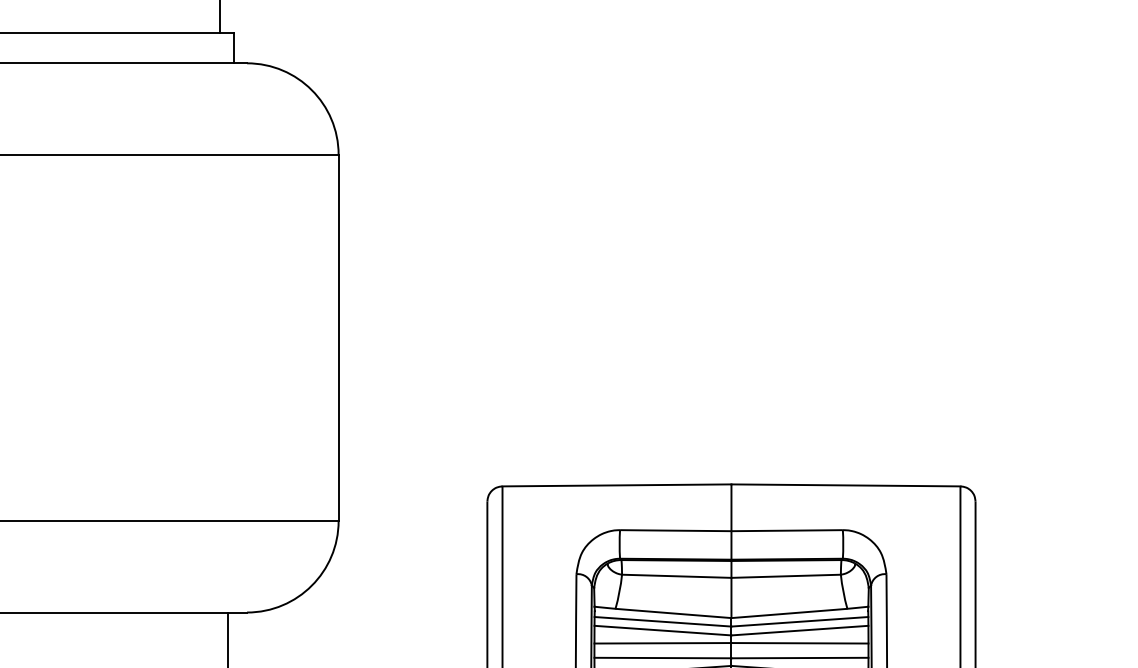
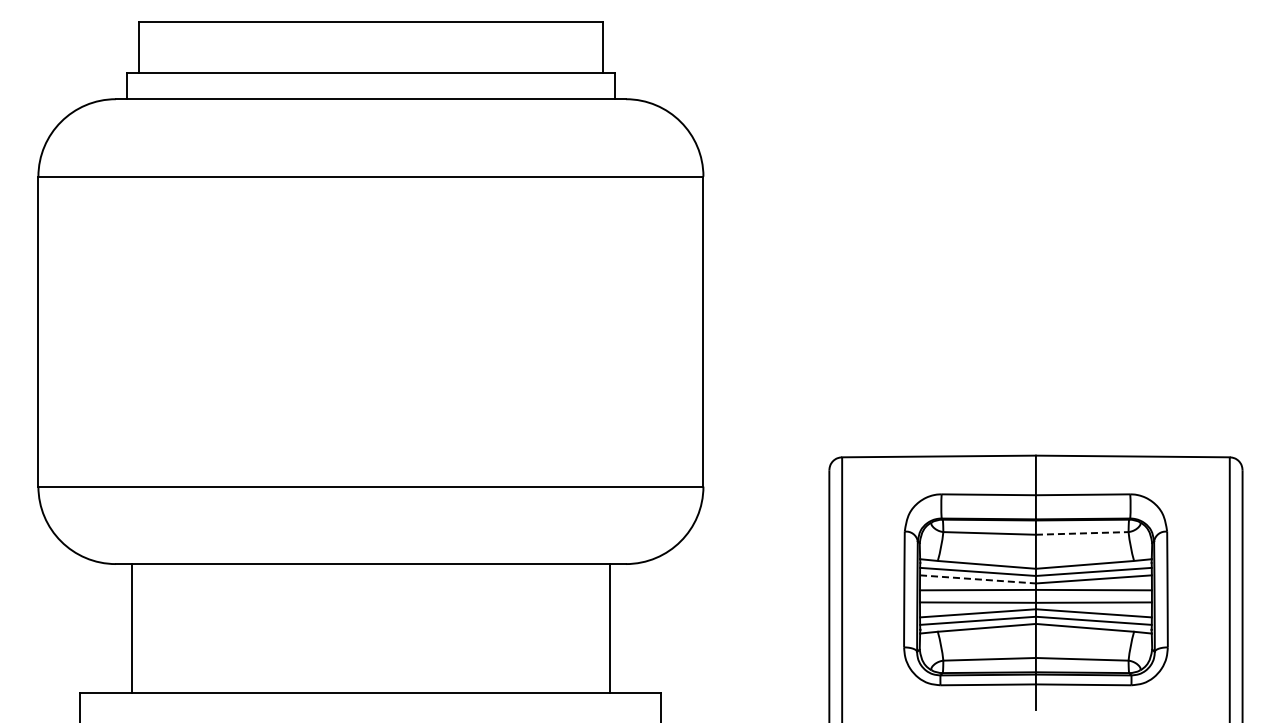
line: (786, 576) -> (1082, 533), solid -> dashed
line: (663, 630) -> (978, 579), solid -> dashed

